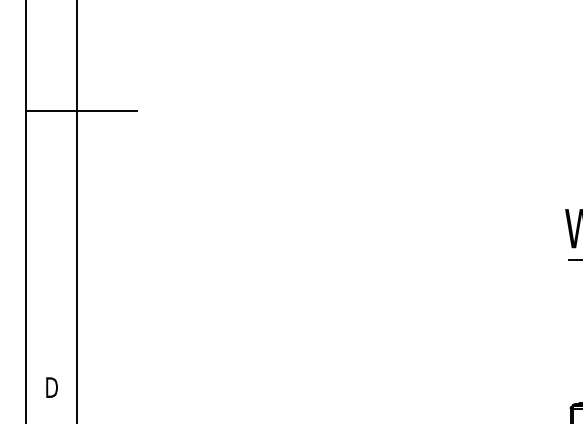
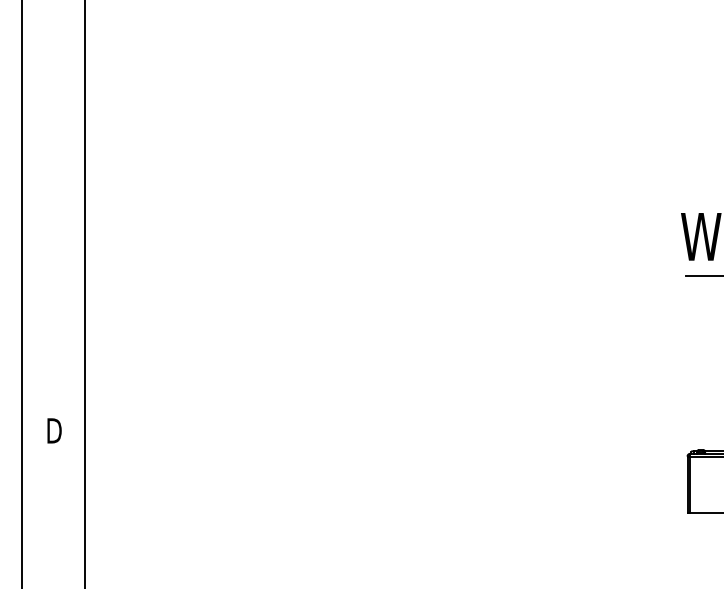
line: (81, 111) -> (90, 93), removed

